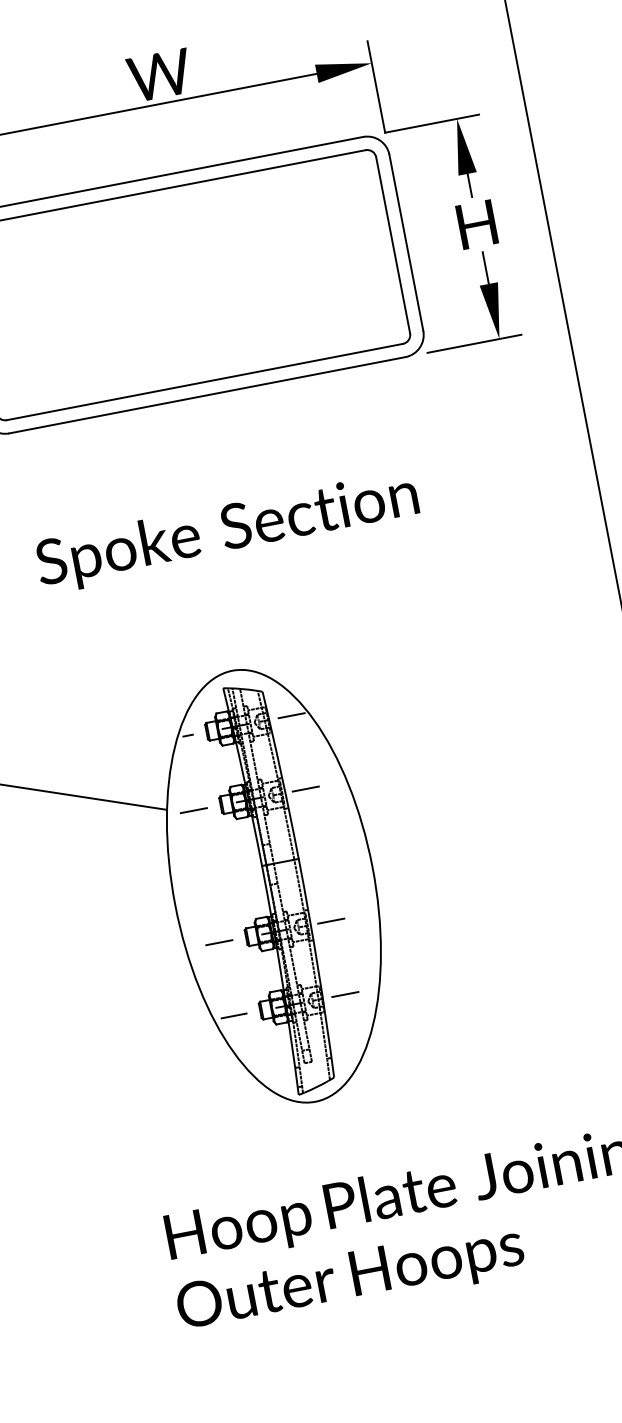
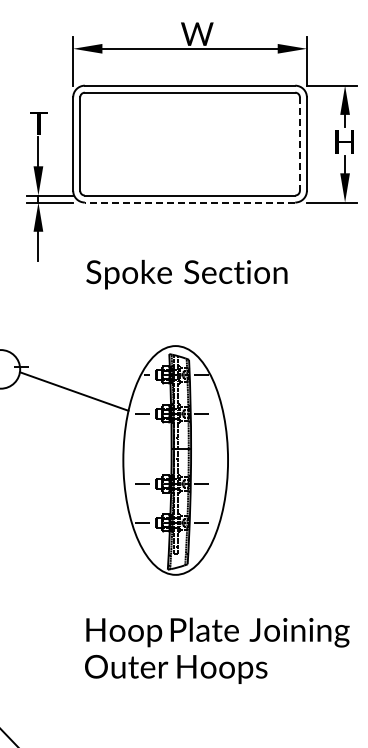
line: (392, 246) -> (299, 144), solid -> dashed
line: (206, 395) -> (189, 202), solid -> dashed

